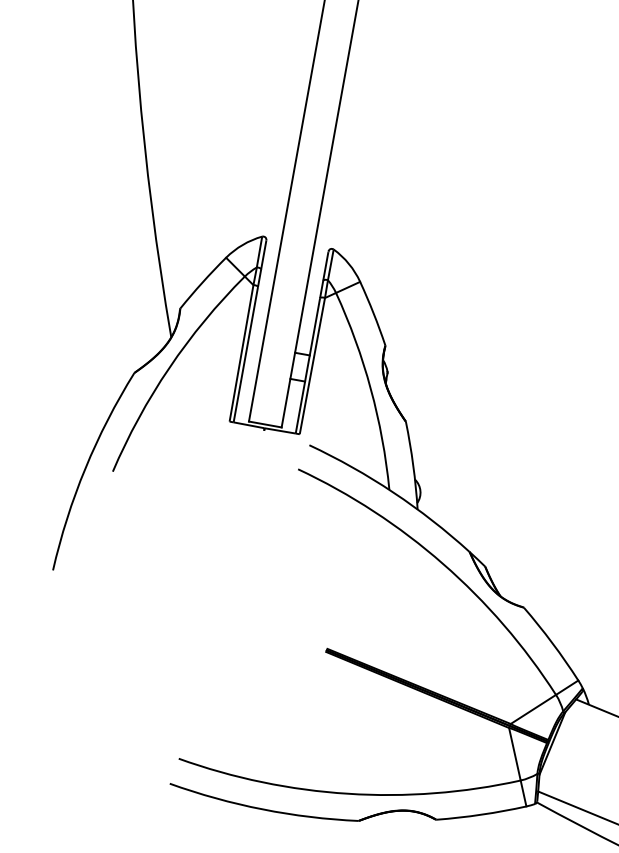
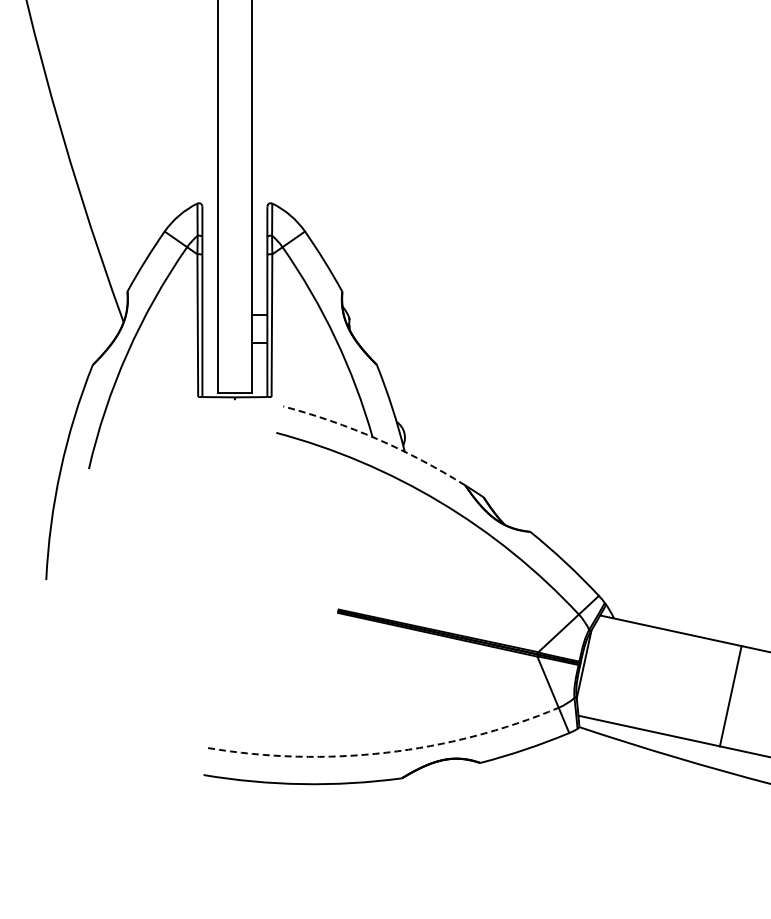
arc: (393, 493) -> (377, 439), solid -> dashed
arc: (348, 793) -> (386, 752), solid -> dashed

